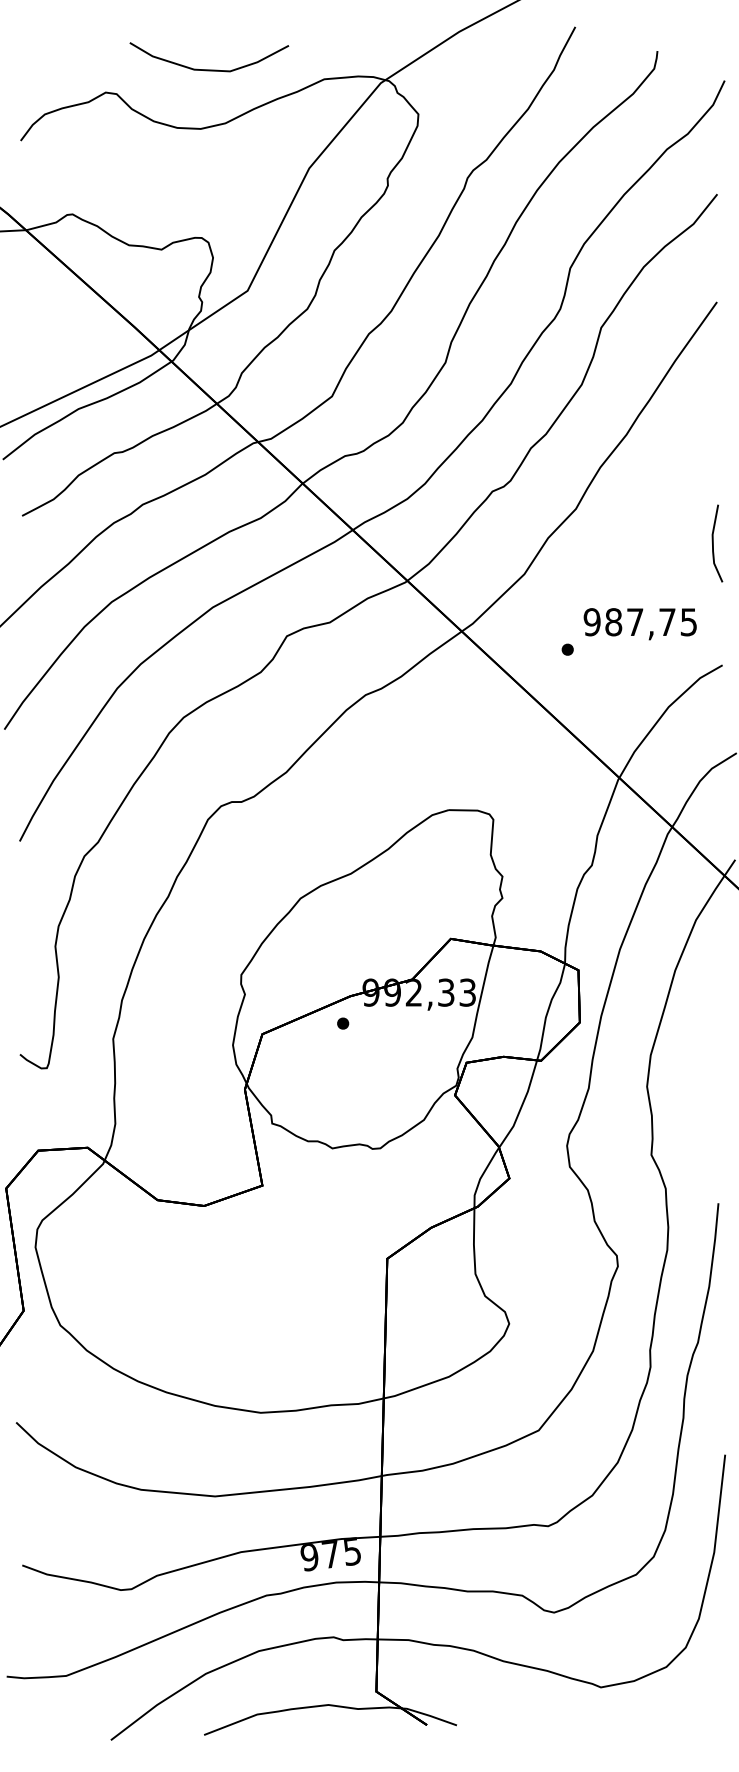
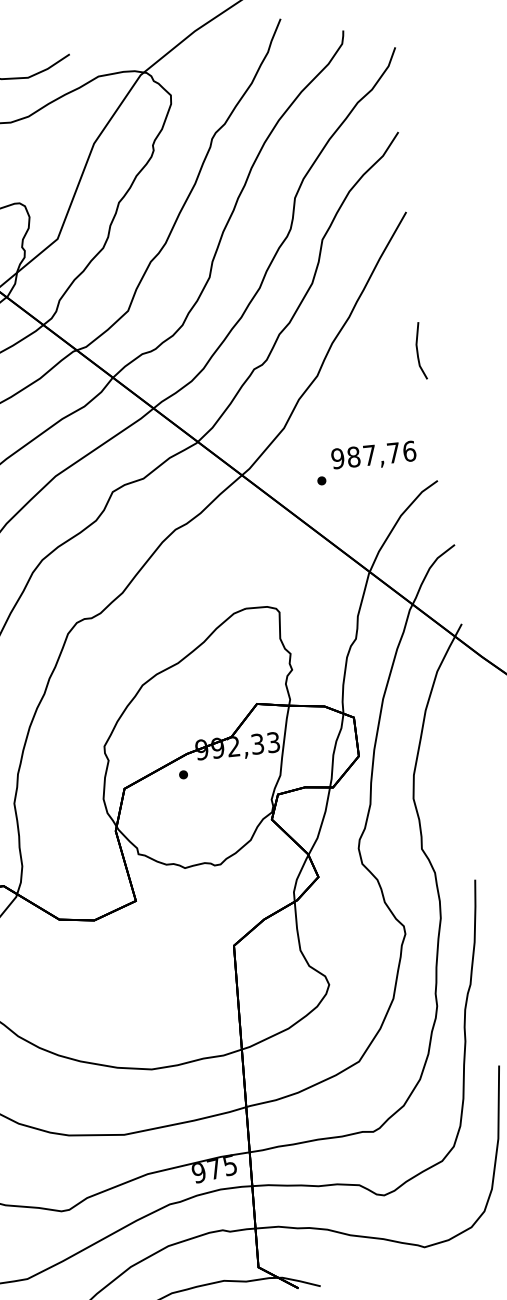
line: (713, 543) -> (417, 351), moved
text: (688, 622) -> (409, 451), 987,75 -> 987,76

